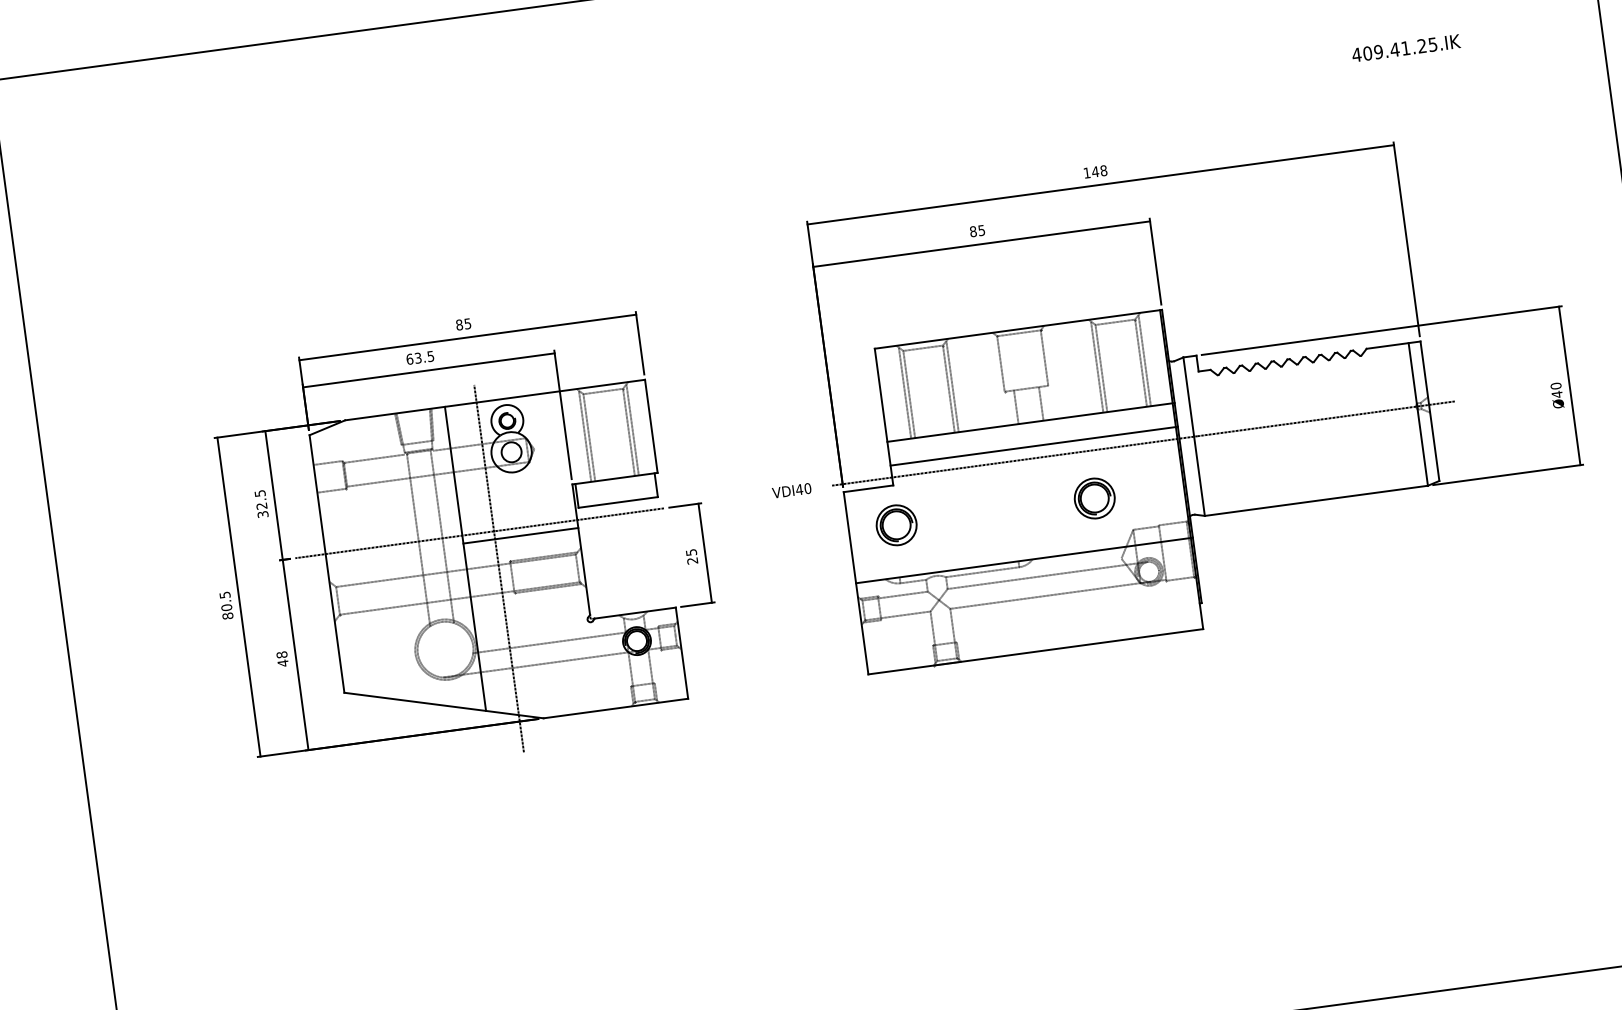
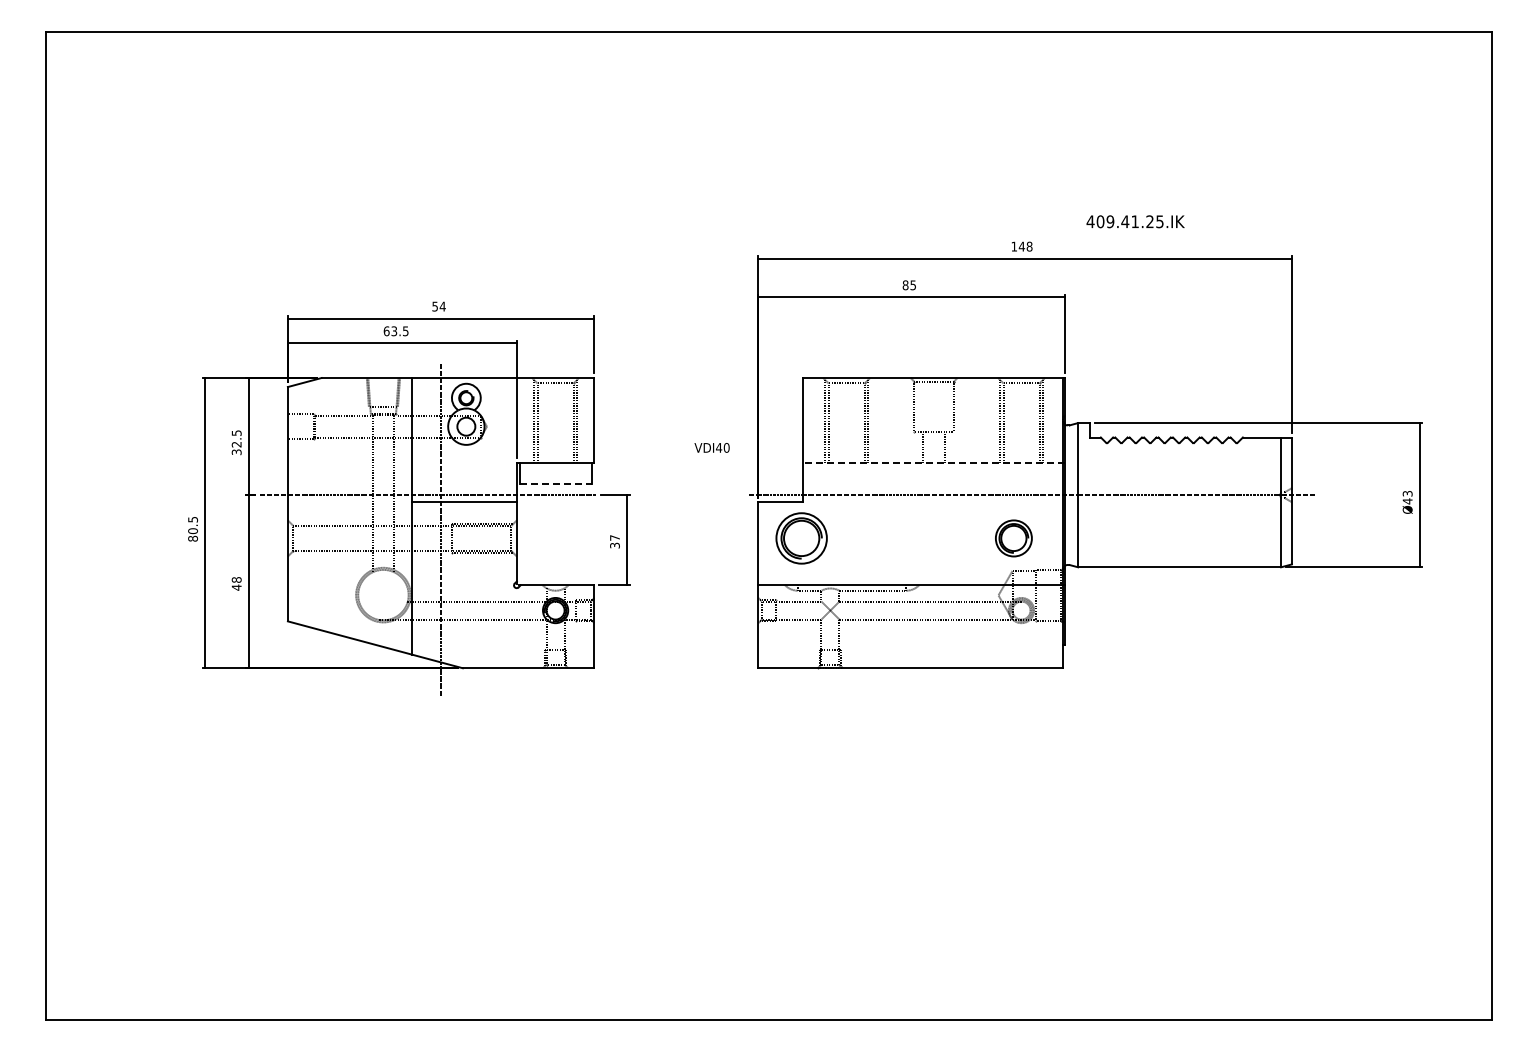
text: (1406, 48) -> (1135, 221), moved
text: (463, 324) -> (438, 306), 85 -> 54
text: (1555, 385) -> (1407, 493), Ø40 -> Ø43
line: (1031, 422) -> (934, 462), solid -> dashed
line: (1033, 446) -> (933, 484), removed
text: (791, 490) -> (711, 447), moved
part: (1094, 498) -> (1013, 538), moved
line: (619, 502) -> (556, 484), solid -> dashed
part: (896, 525) -> (801, 538), size x1.4
text: (691, 556) -> (614, 541), 25 -> 37

